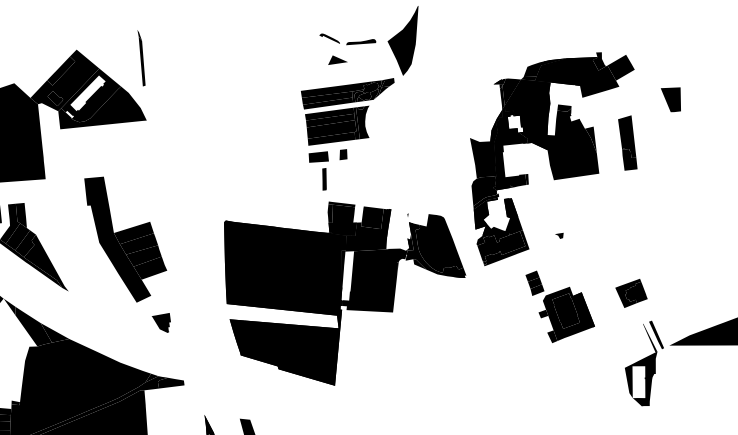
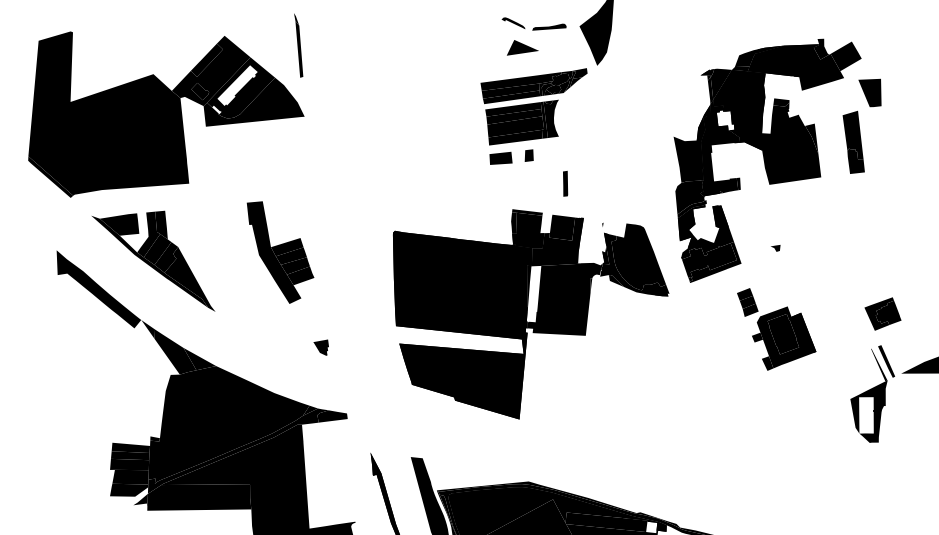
part: (337, 59) -> (522, 47), size x1.43
part: (670, 99) -> (869, 92), moved
part: (324, 179) -> (565, 183), moved
part: (125, 239) -> (280, 252), size x0.71
part: (631, 292) -> (882, 313), moved
part: (160, 322) -> (320, 347), size x0.71

